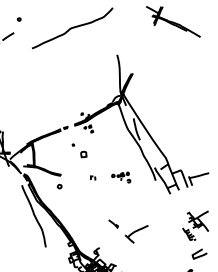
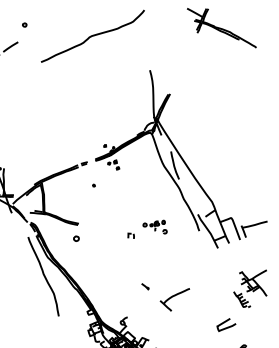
part: (83, 154) -> (107, 197), removed
part: (92, 177) -> (130, 235), moved
part: (113, 223) -> (145, 286), size x0.6
curve: (199, 252) -> (226, 322), moved

